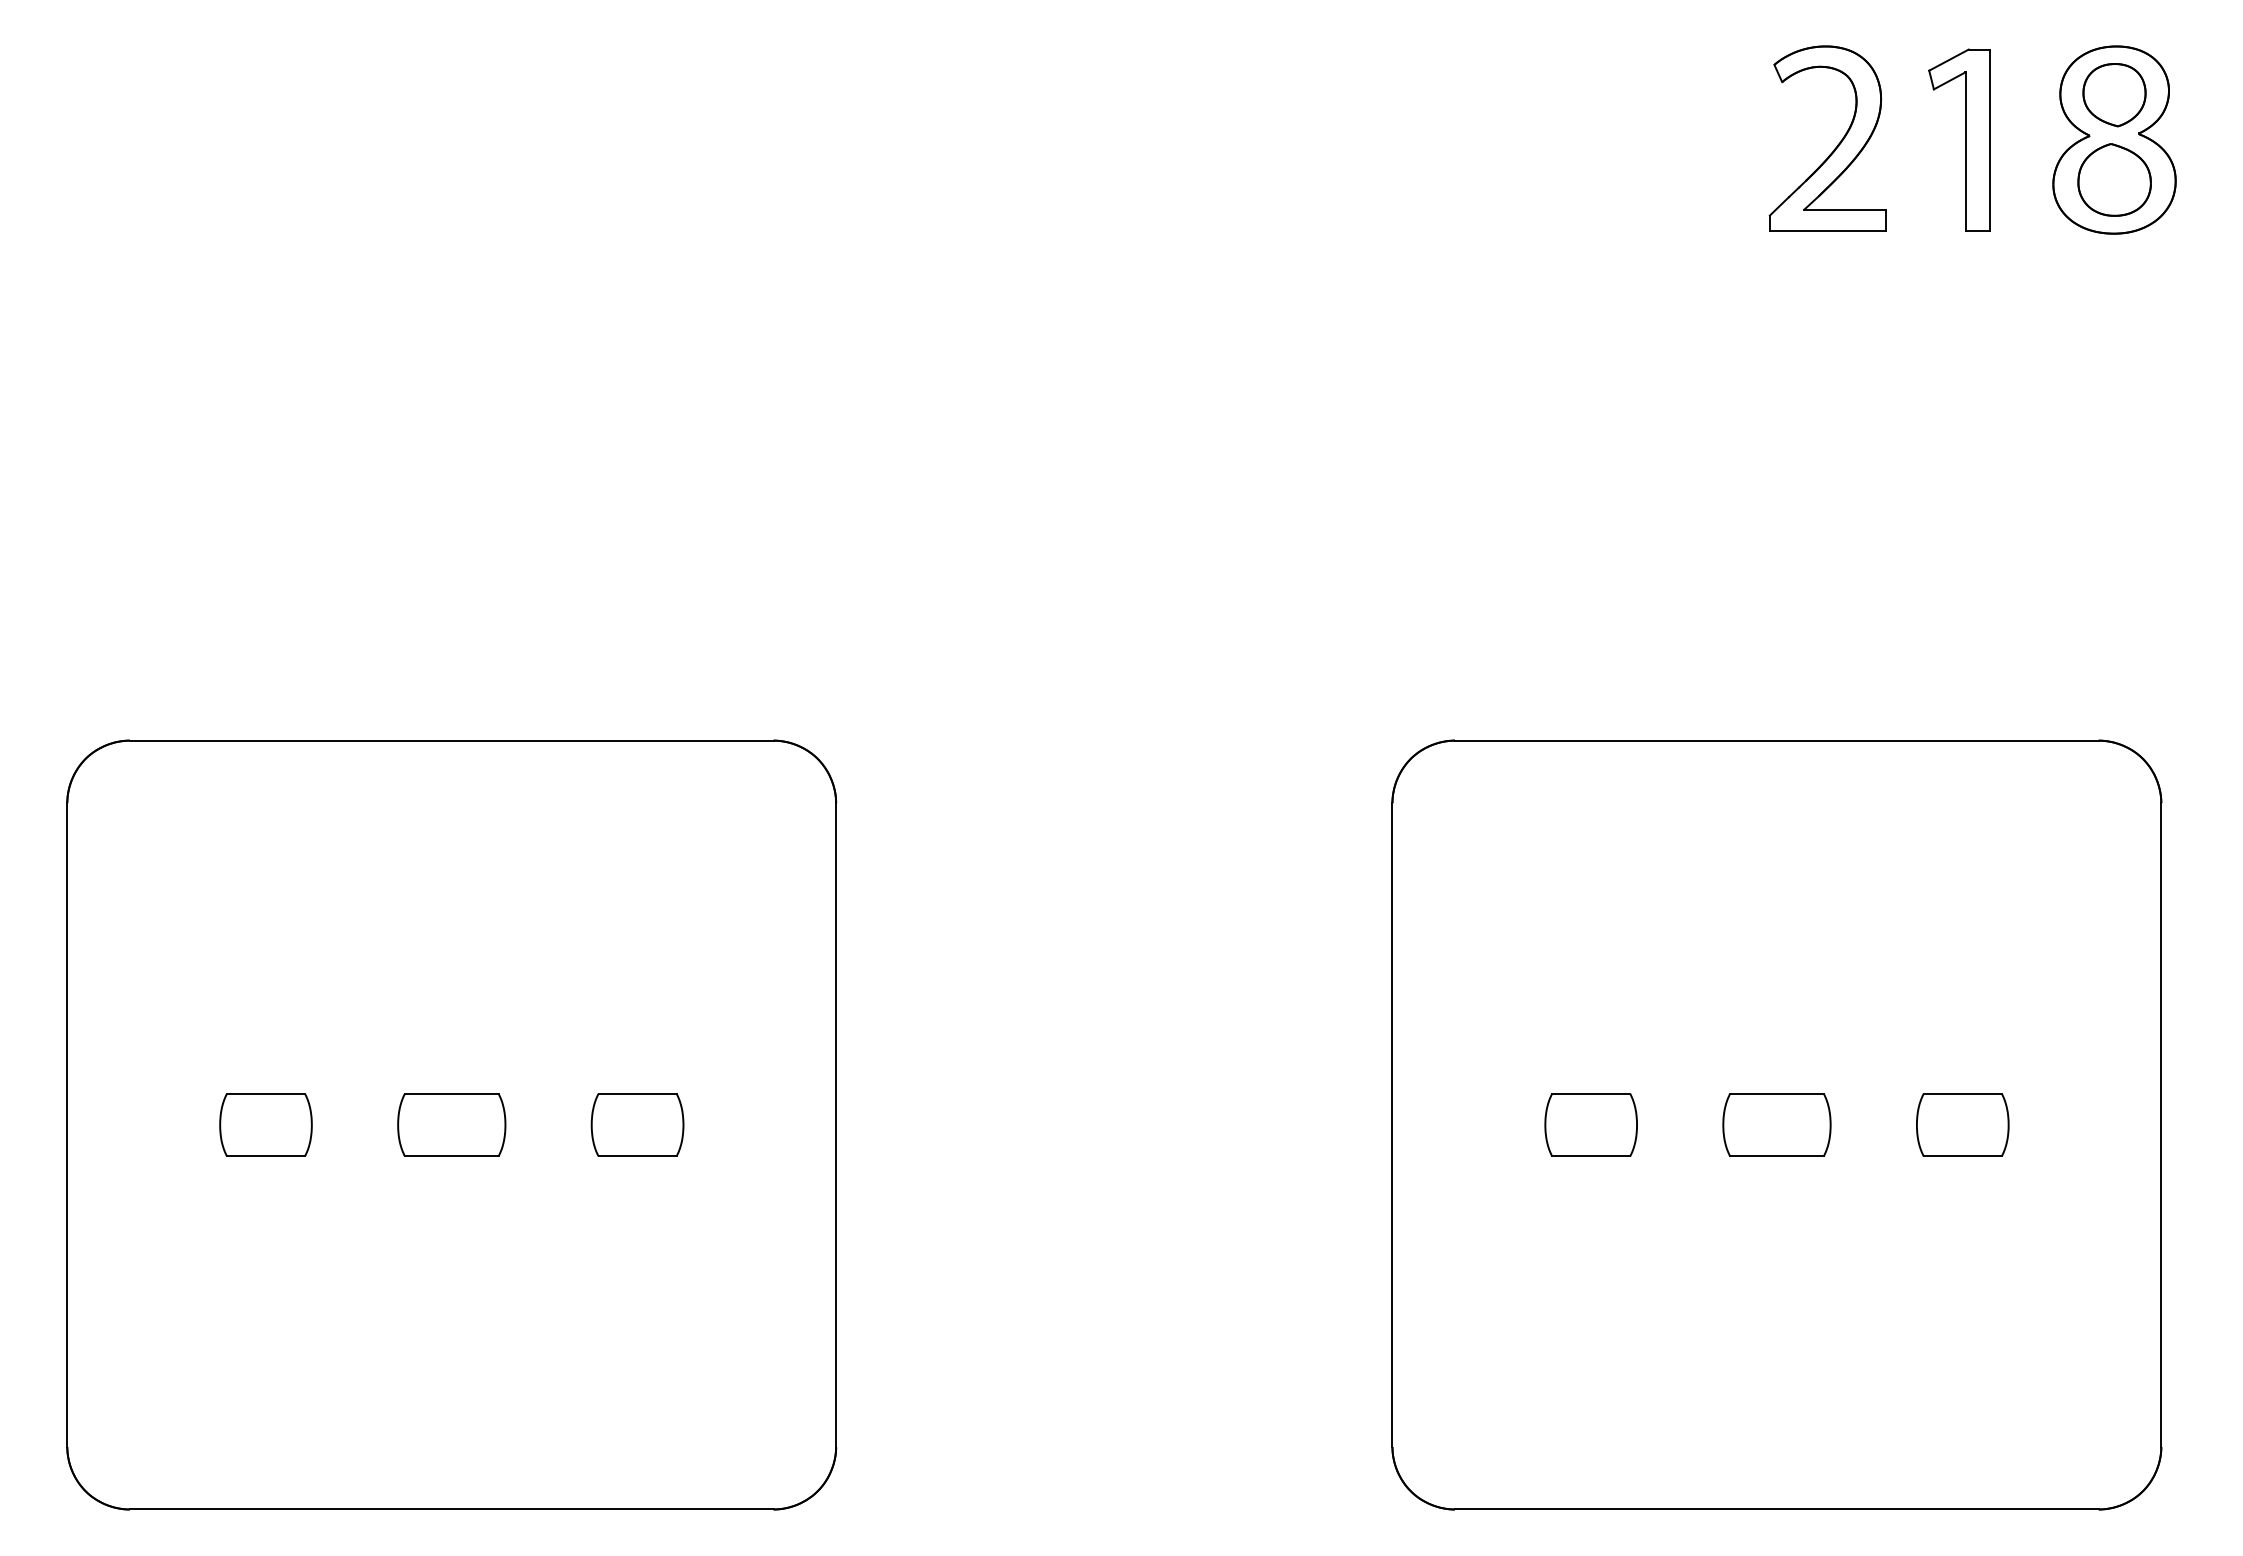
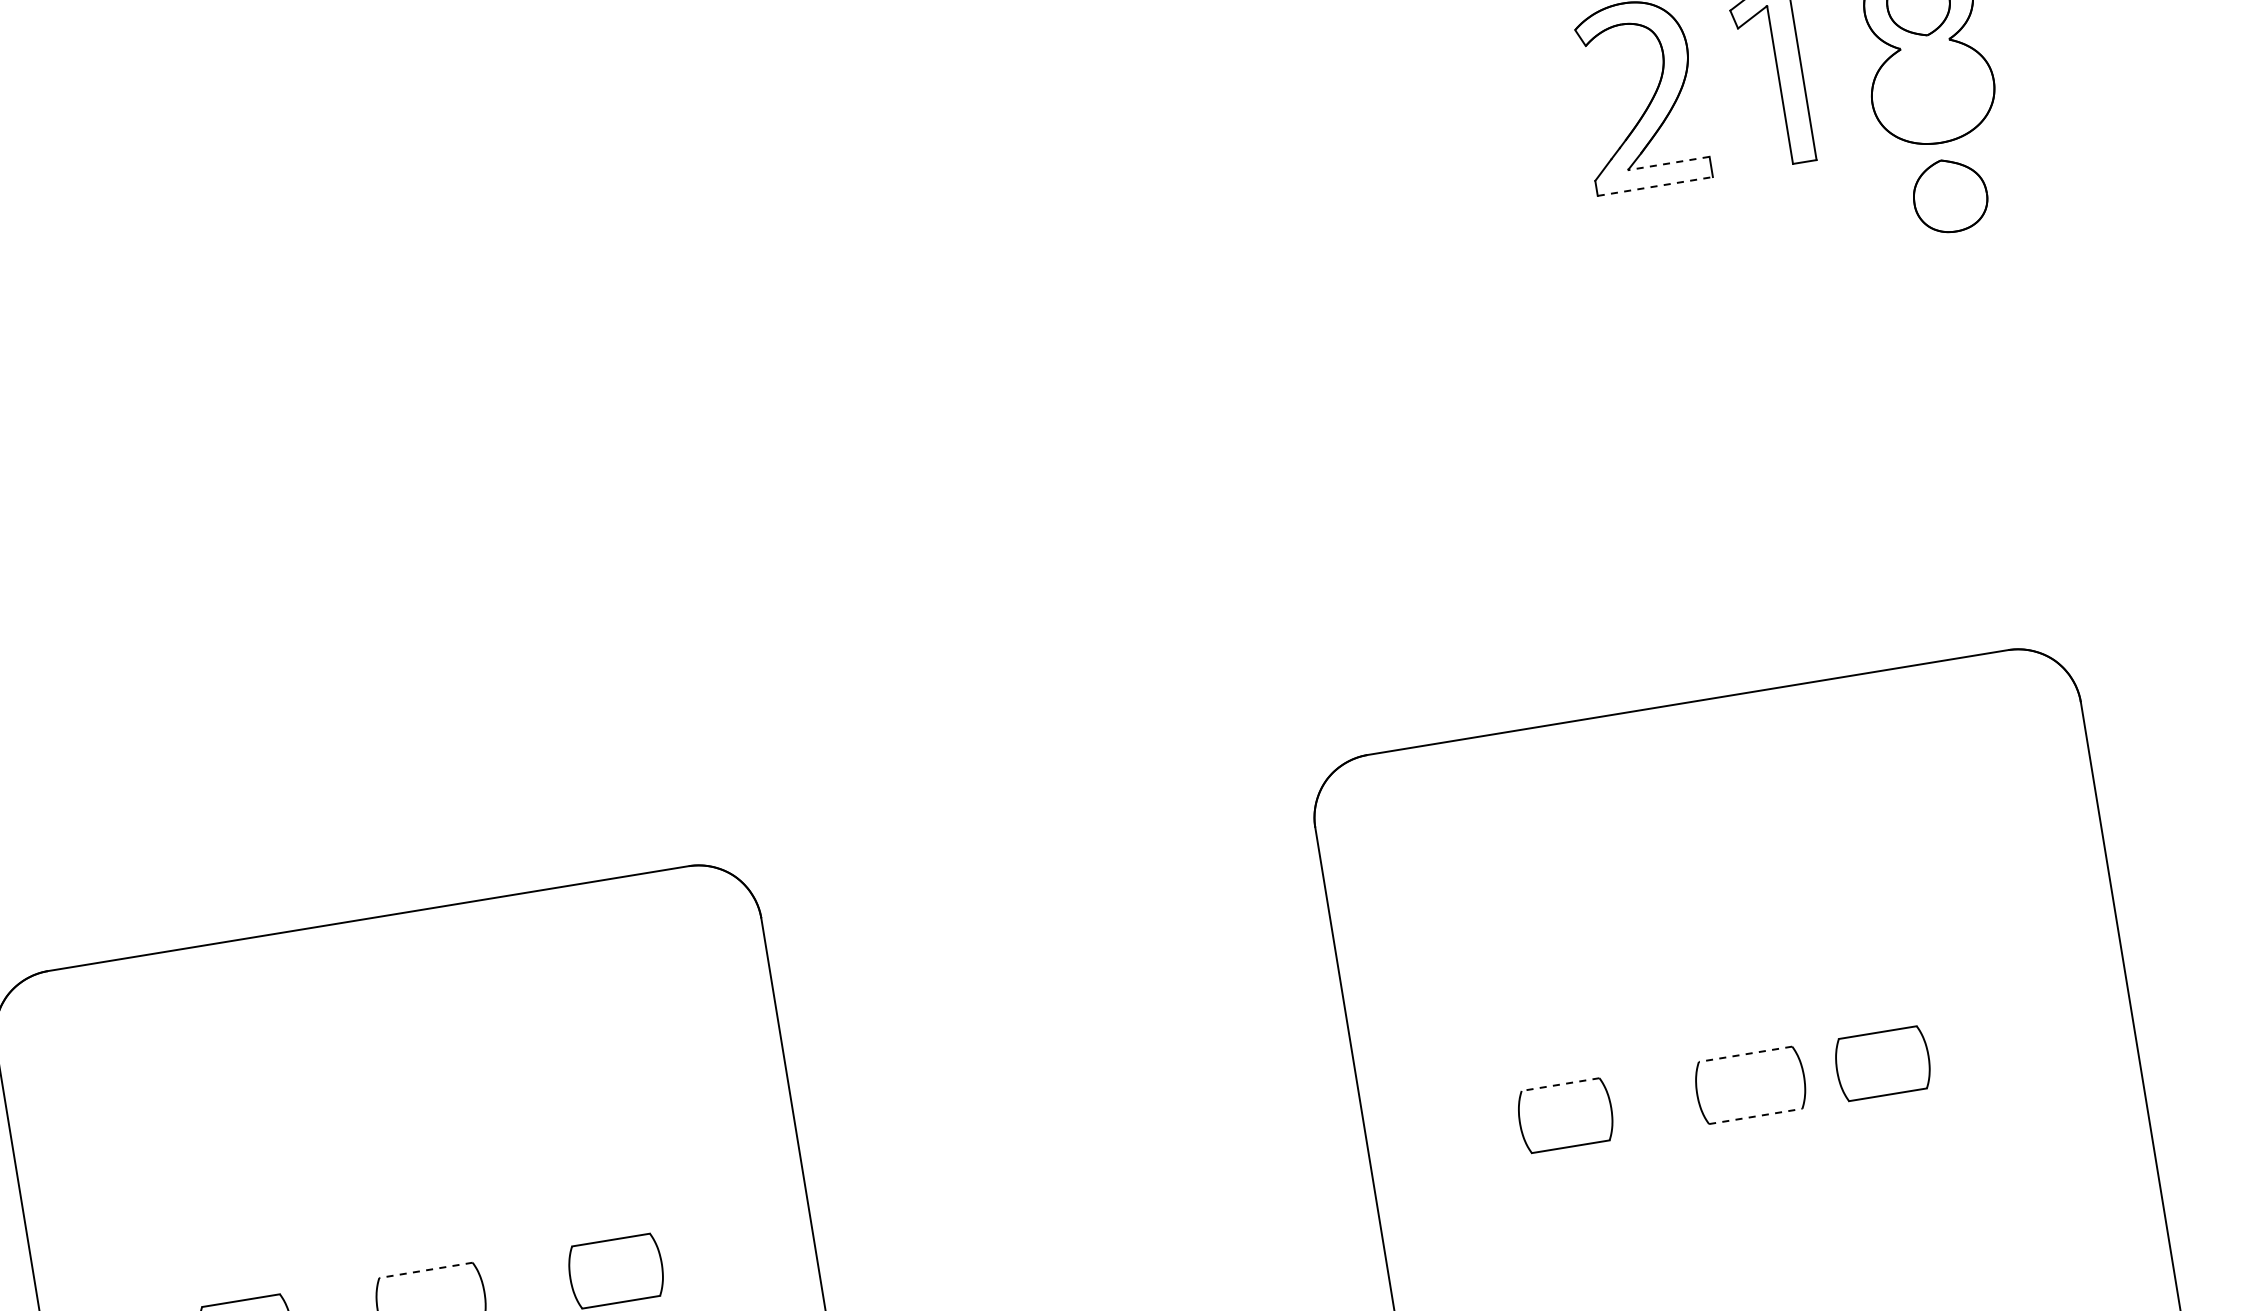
part: (2114, 179) -> (1950, 195), moved
line: (1844, 210) -> (1668, 163), solid -> dashed
line: (1827, 230) -> (1655, 186), solid -> dashed
line: (451, 1093) -> (425, 1270), solid -> dashed
line: (1590, 1093) -> (1559, 1084), solid -> dashed
line: (1776, 1093) -> (1745, 1053), solid -> dashed
part: (1962, 1124) -> (1882, 1063), moved
line: (1776, 1156) -> (1755, 1116), solid -> dashed

